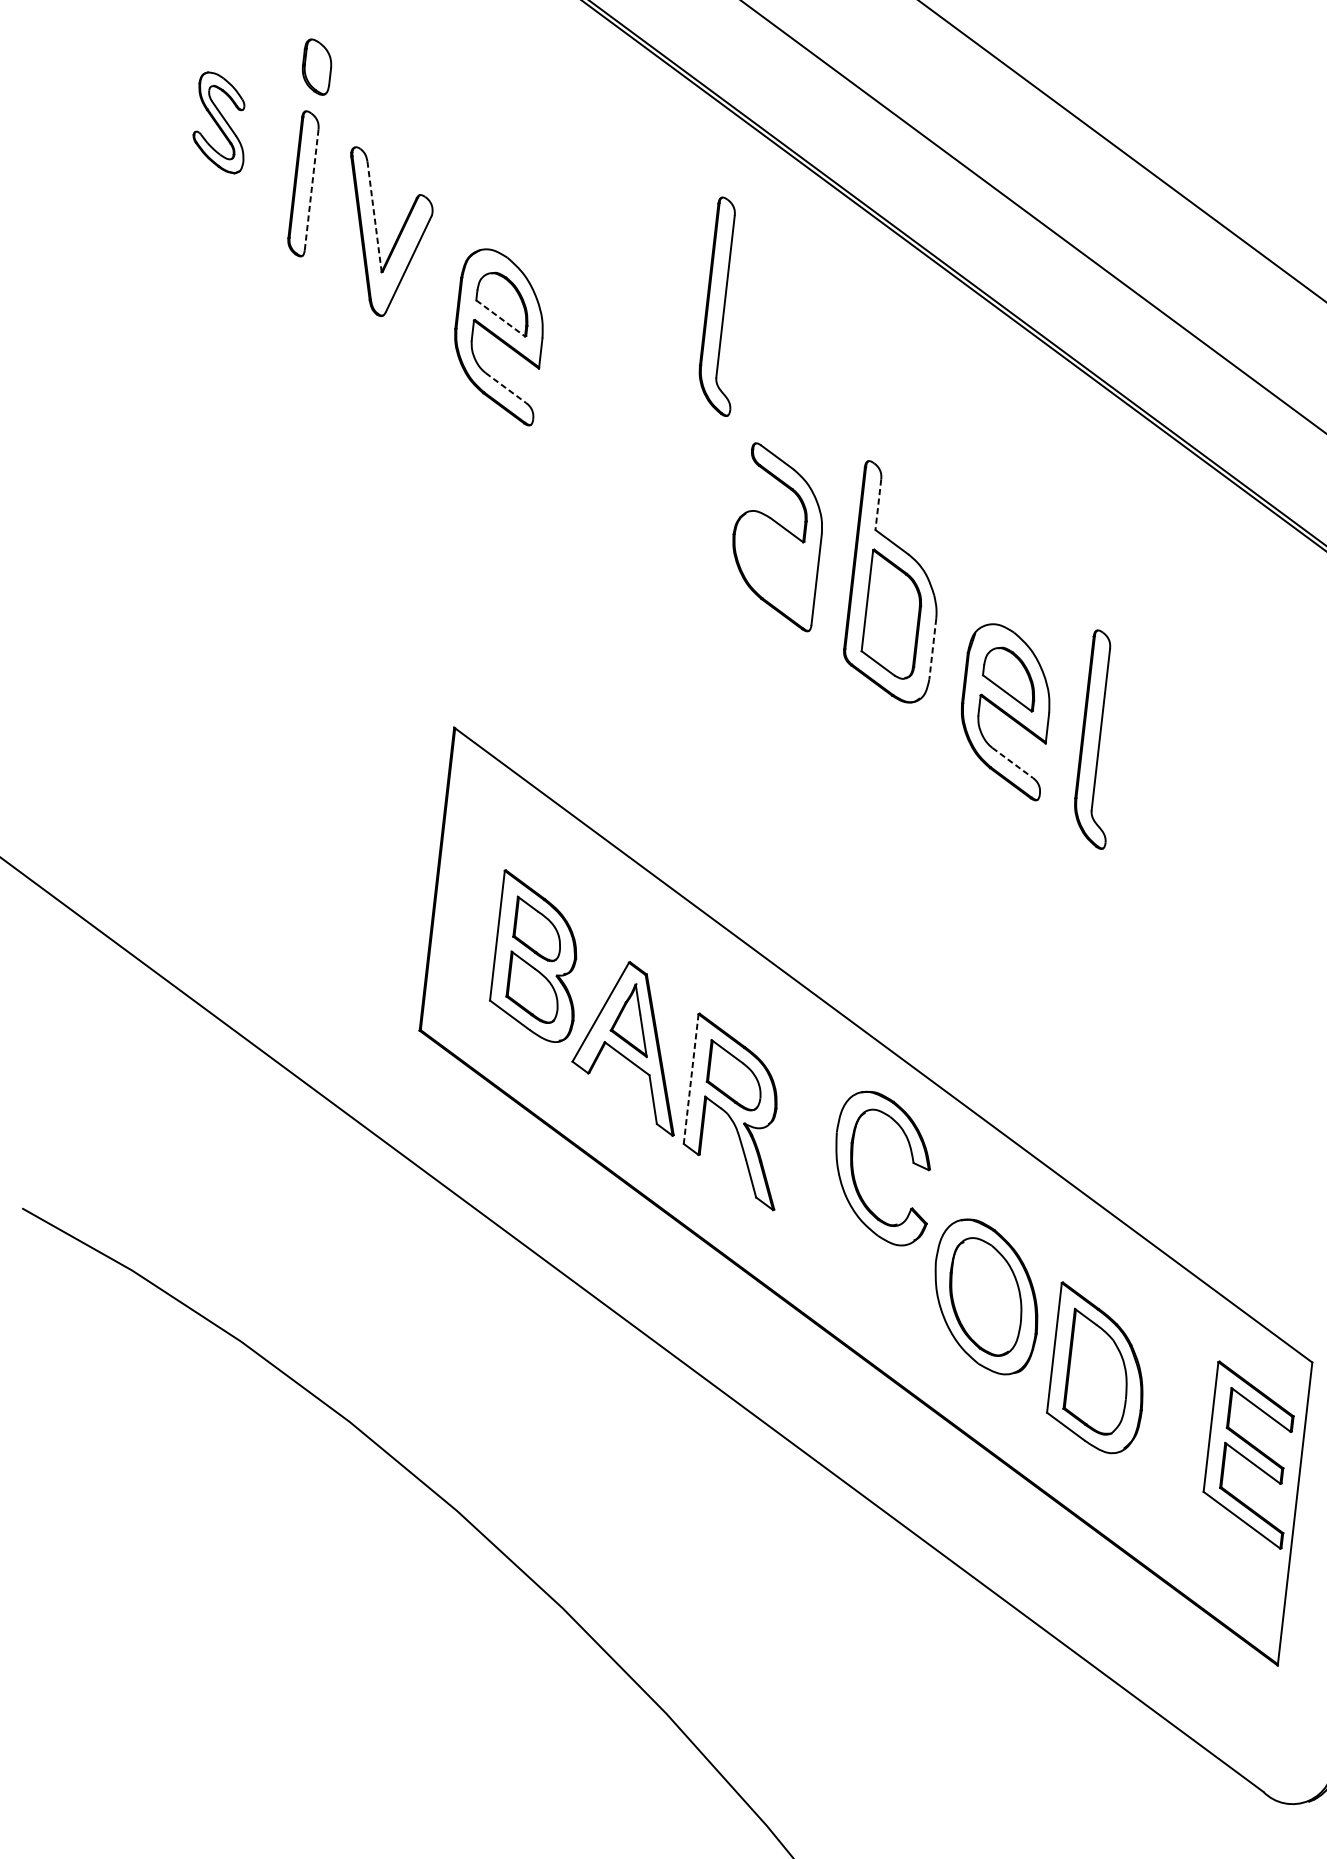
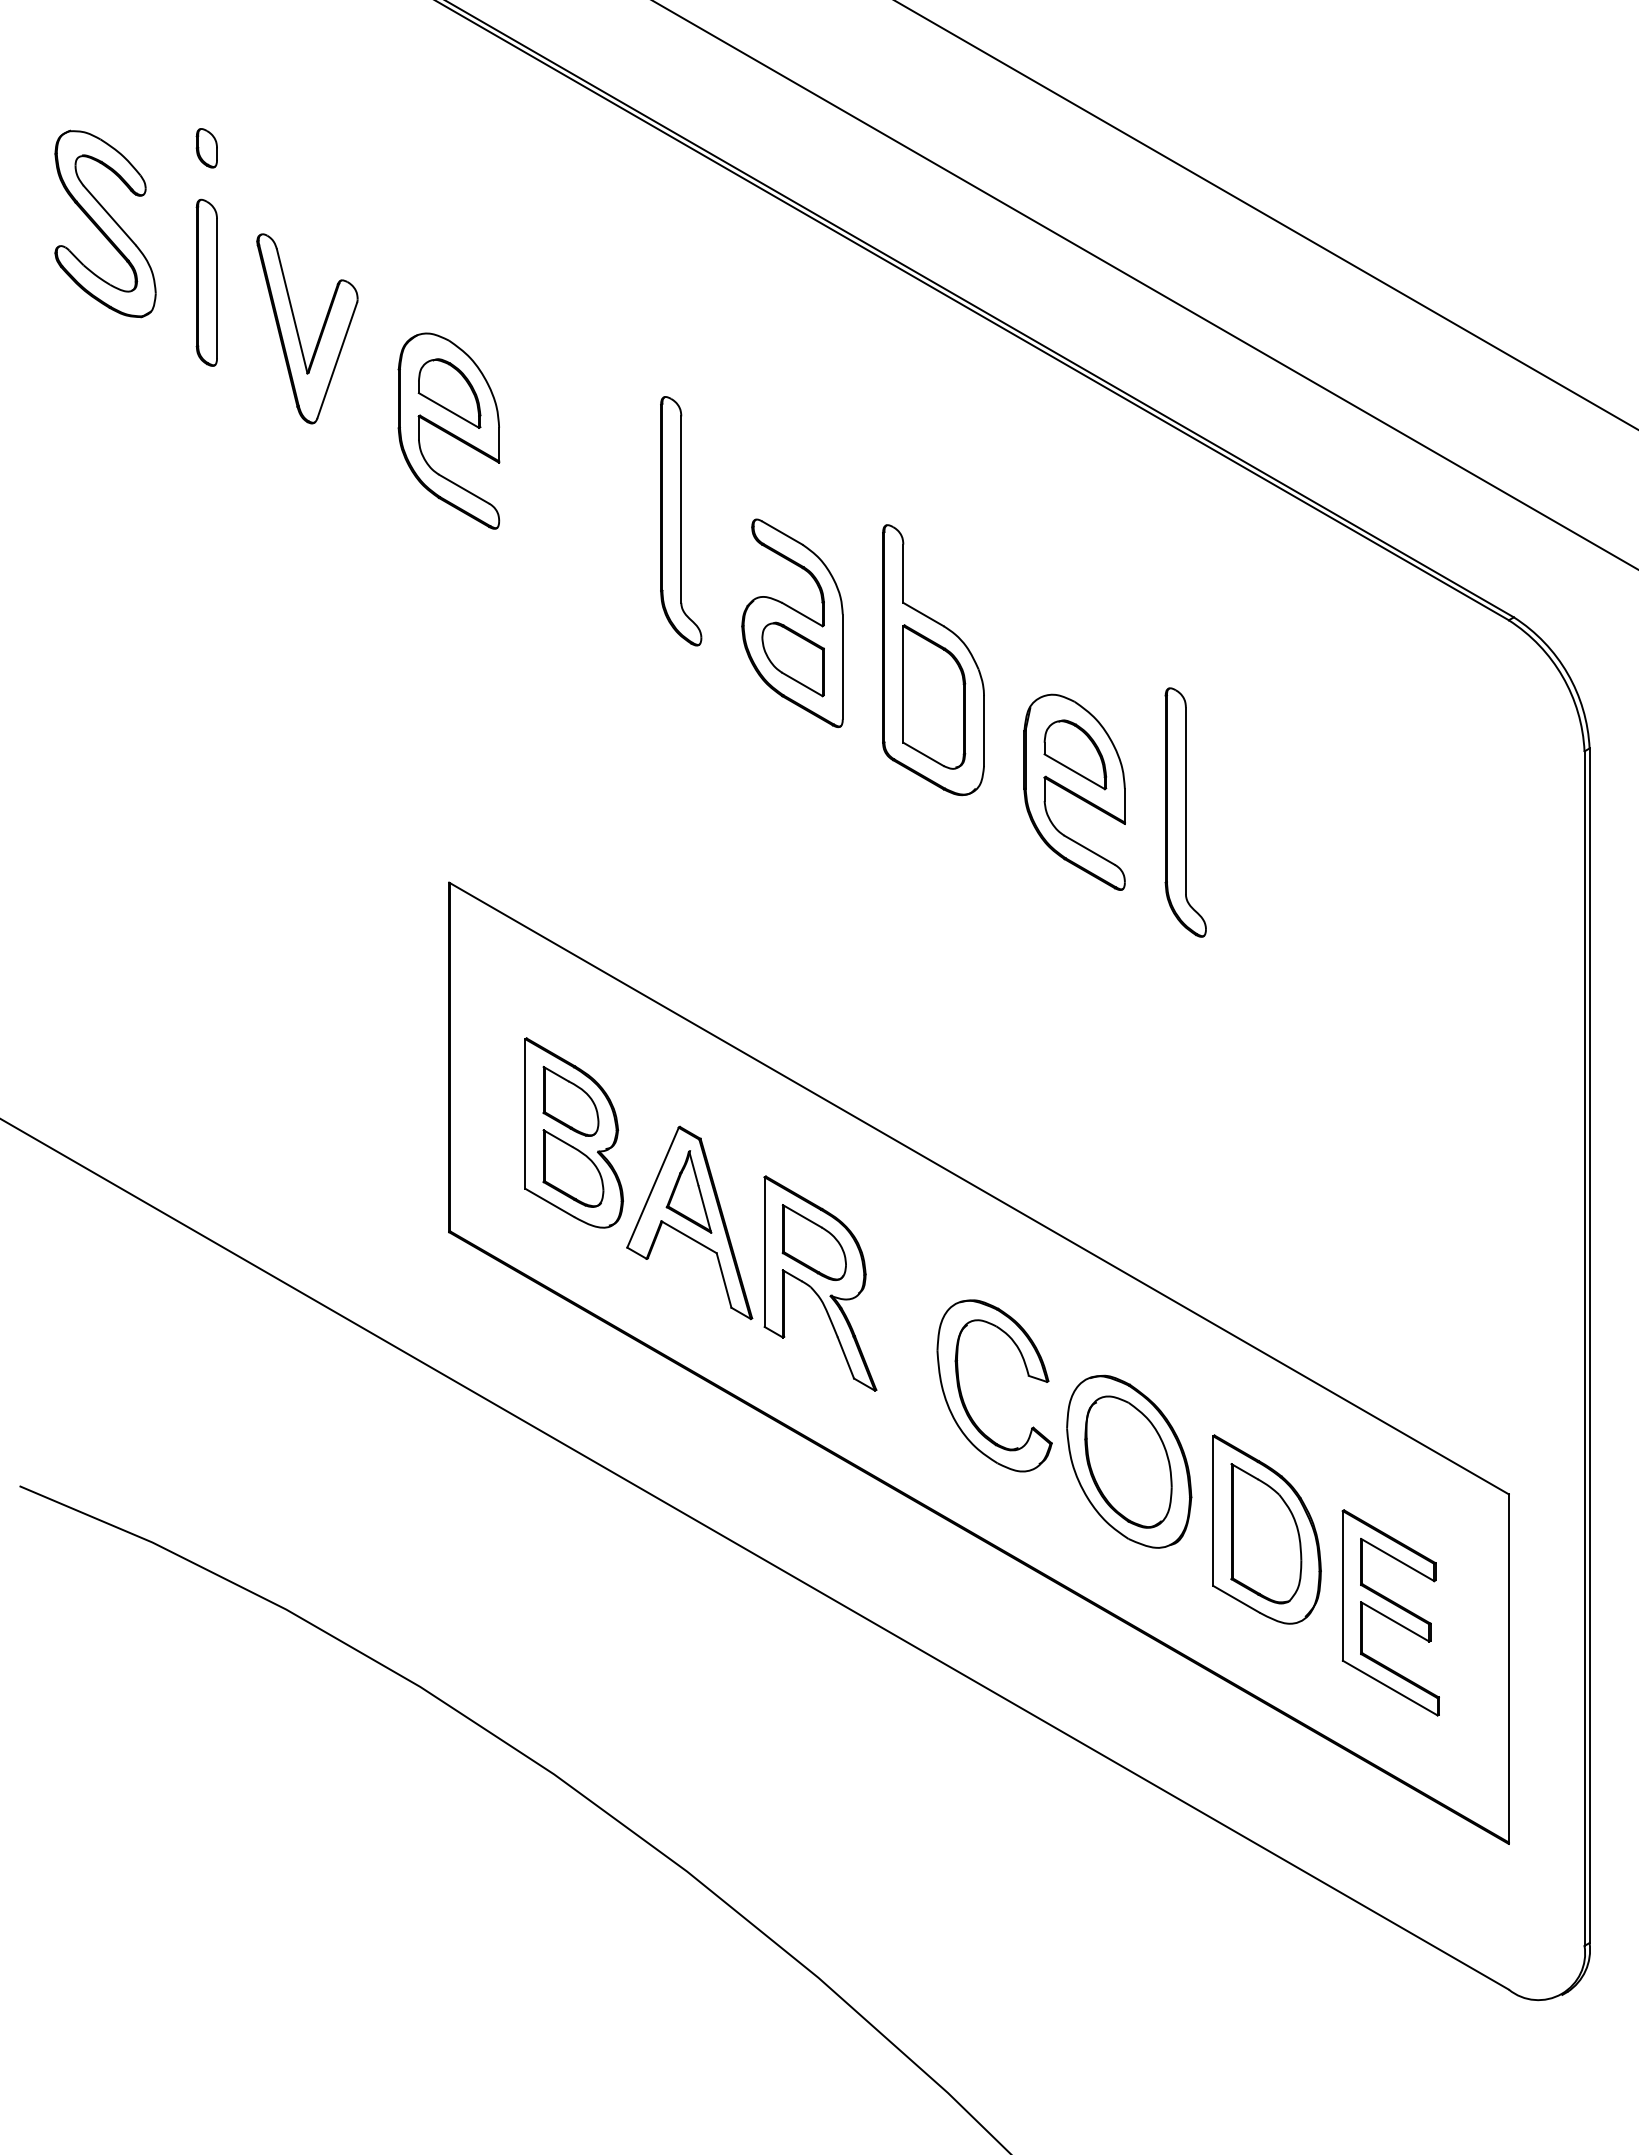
part: (316, 67) -> (206, 148), size x0.62
part: (221, 122) -> (105, 223), size x1.67
line: (312, 189) -> (217, 288), dashed -> solid
line: (374, 217) -> (292, 311), dashed -> solid
part: (724, 307) -> (681, 521), moved
line: (501, 318) -> (449, 410), dashed -> solid
line: (506, 388) -> (464, 489), dashed -> solid
line: (878, 505) -> (903, 574), dashed -> solid
part: (773, 568) -> (792, 659), added
line: (933, 649) -> (984, 731), dashed -> solid
line: (1012, 763) -> (1089, 850), dashed -> solid
line: (690, 1079) -> (764, 1252), dashed -> solid
part: (854, 1172) -> (962, 1394), moved
part: (1249, 1454) -> (1390, 1612), moved

